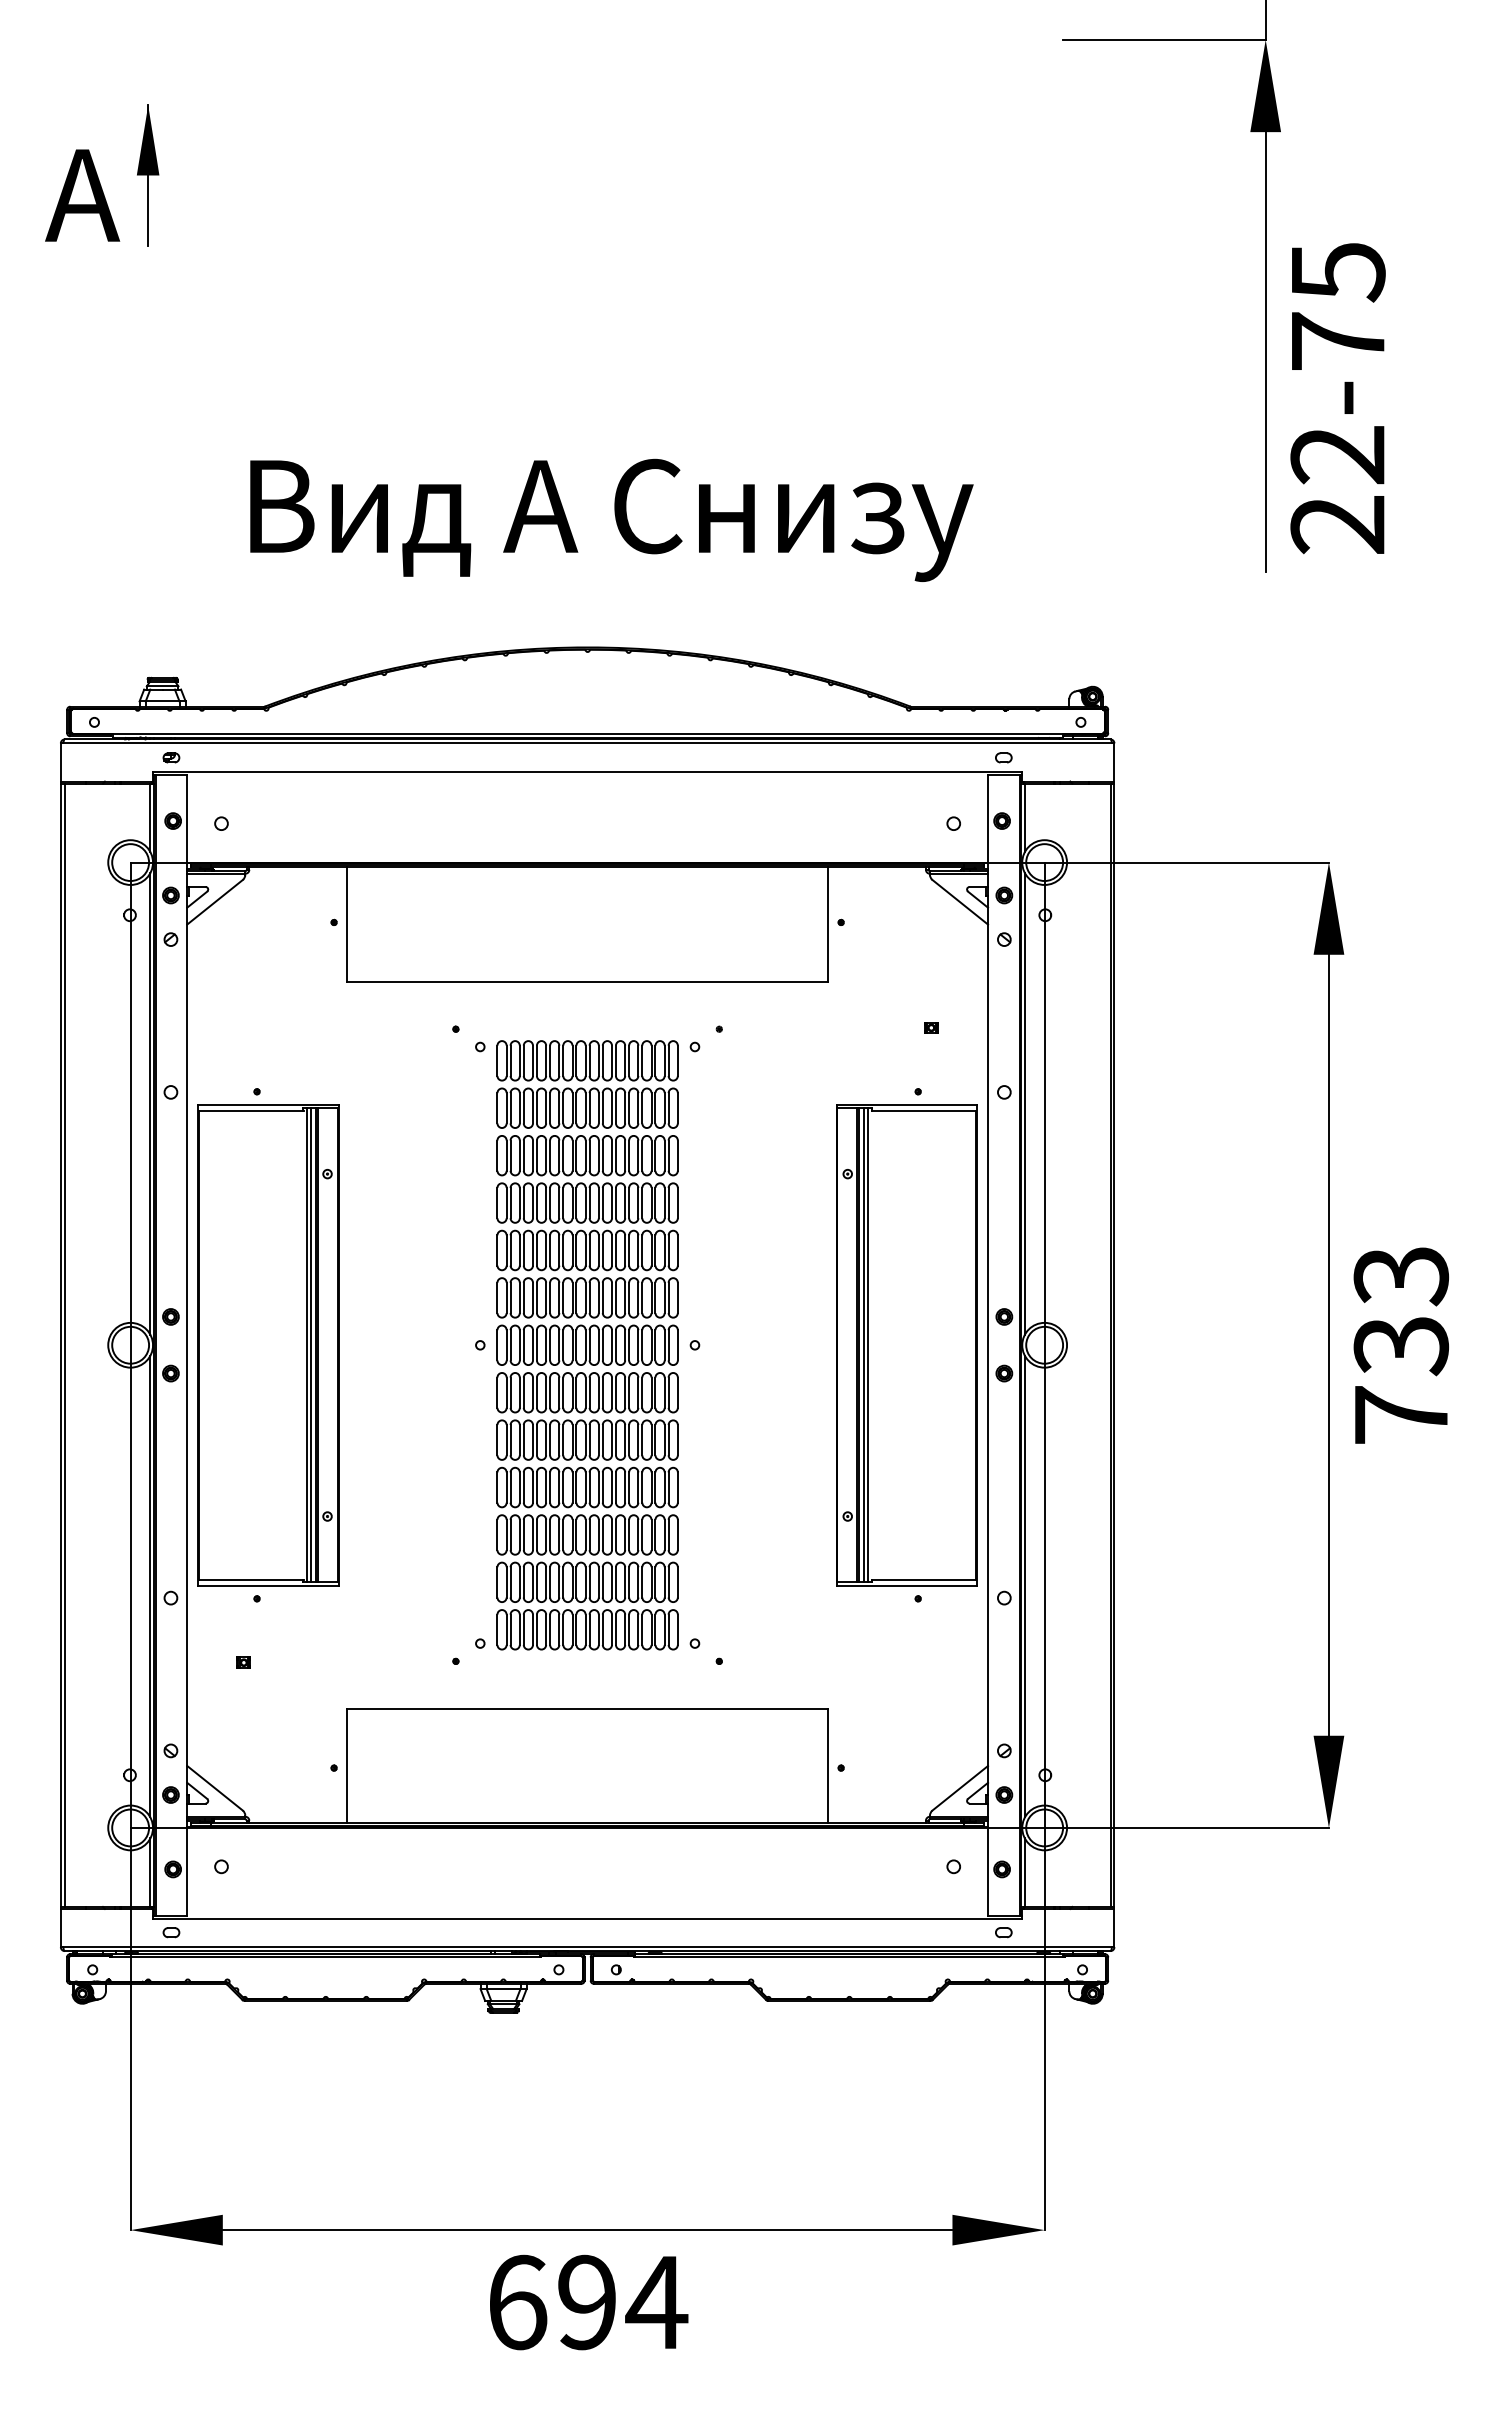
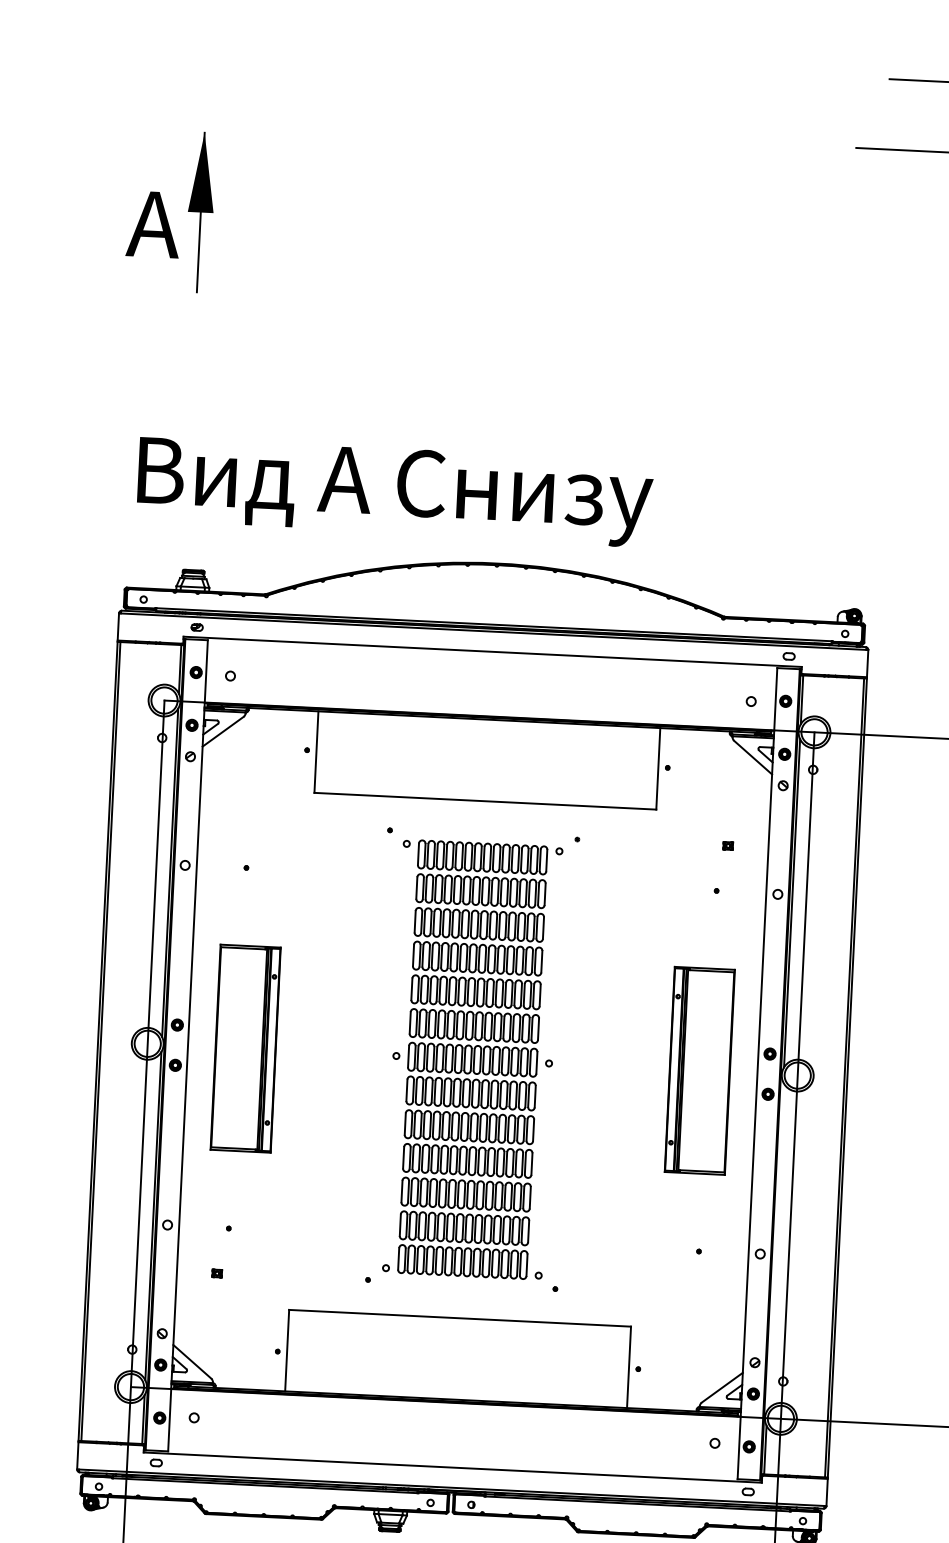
part: (148, 175) -> (201, 212), size x1.6
text: (611, 519) -> (394, 491), moved
part: (268, 1345) -> (245, 1048), size x0.6
part: (906, 1345) -> (699, 1070), size x0.6
line: (1024, 1586) -> (775, 1246), removed

